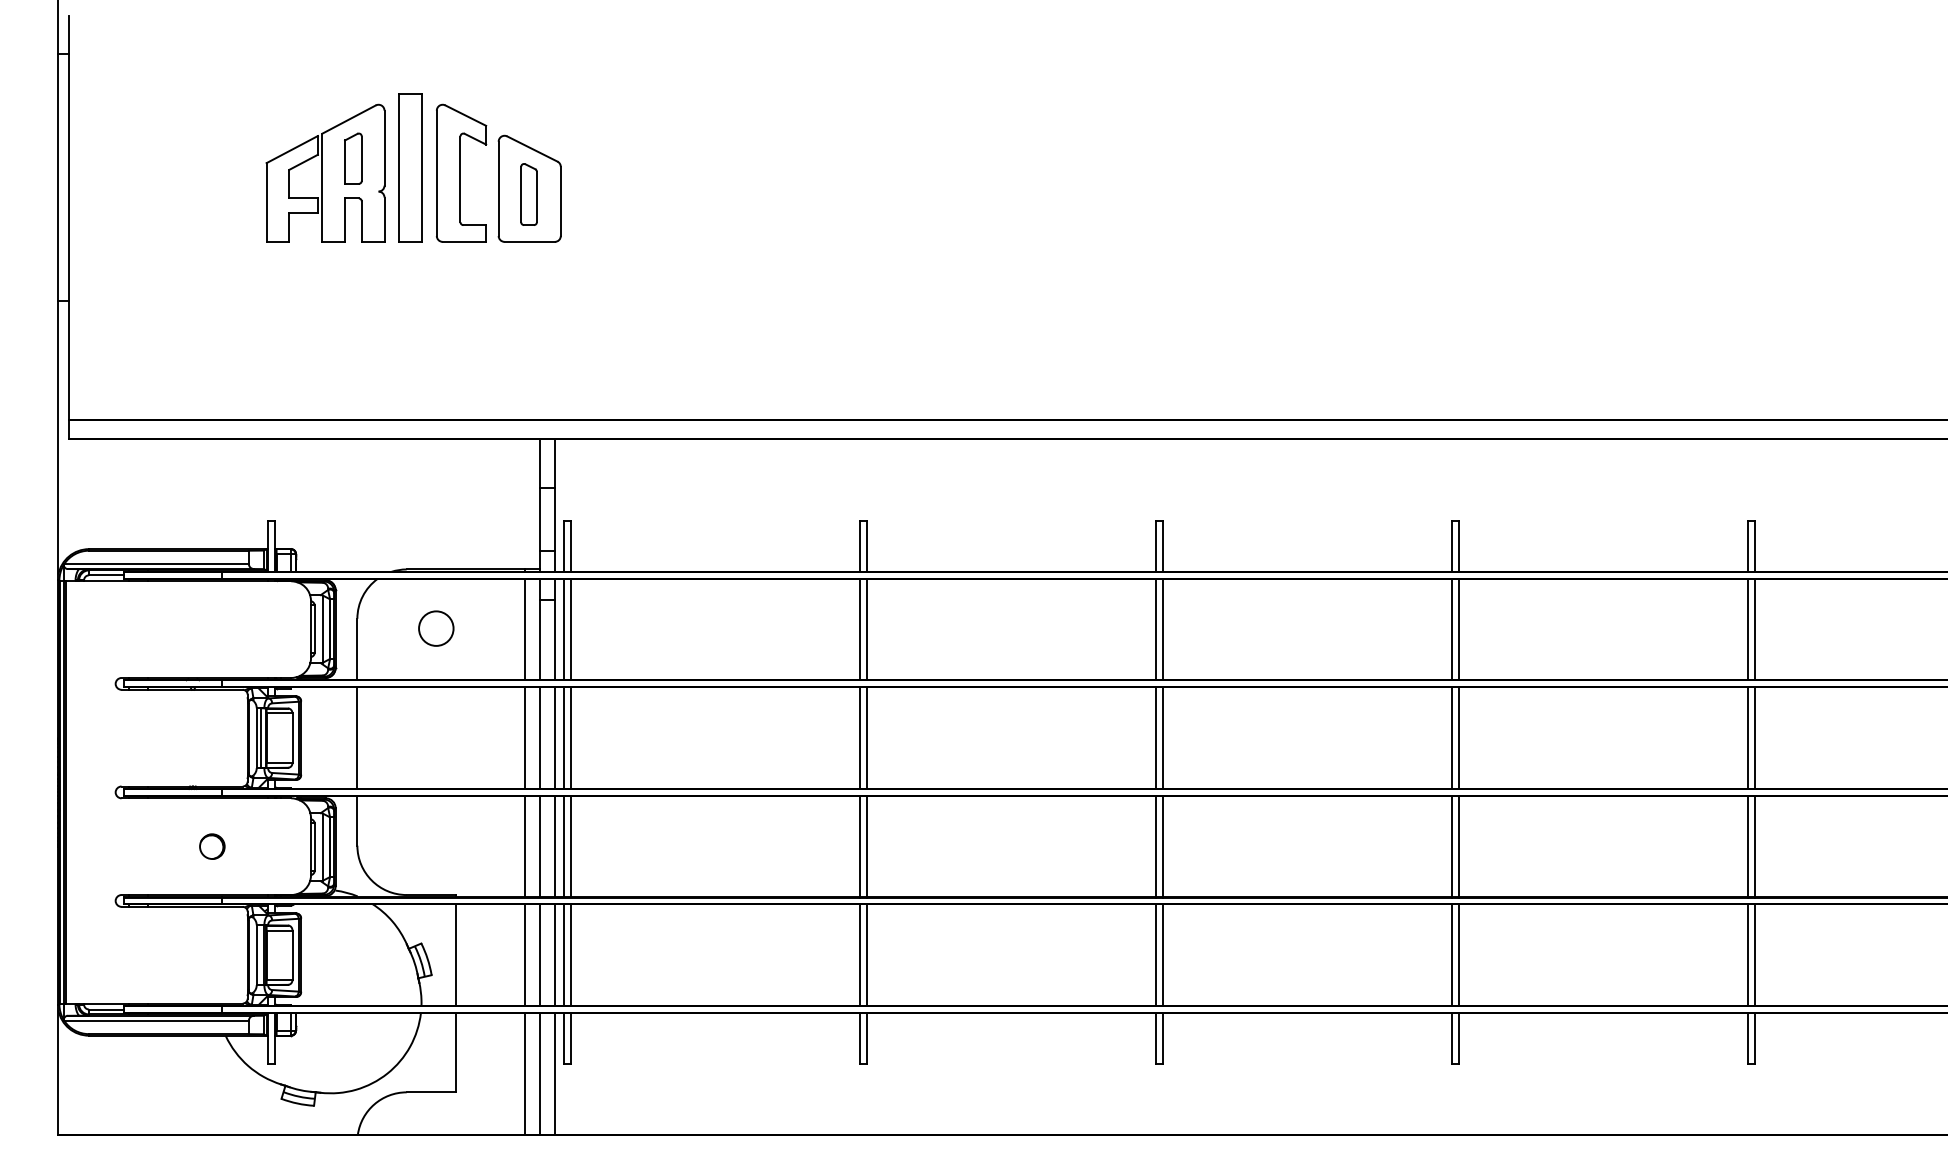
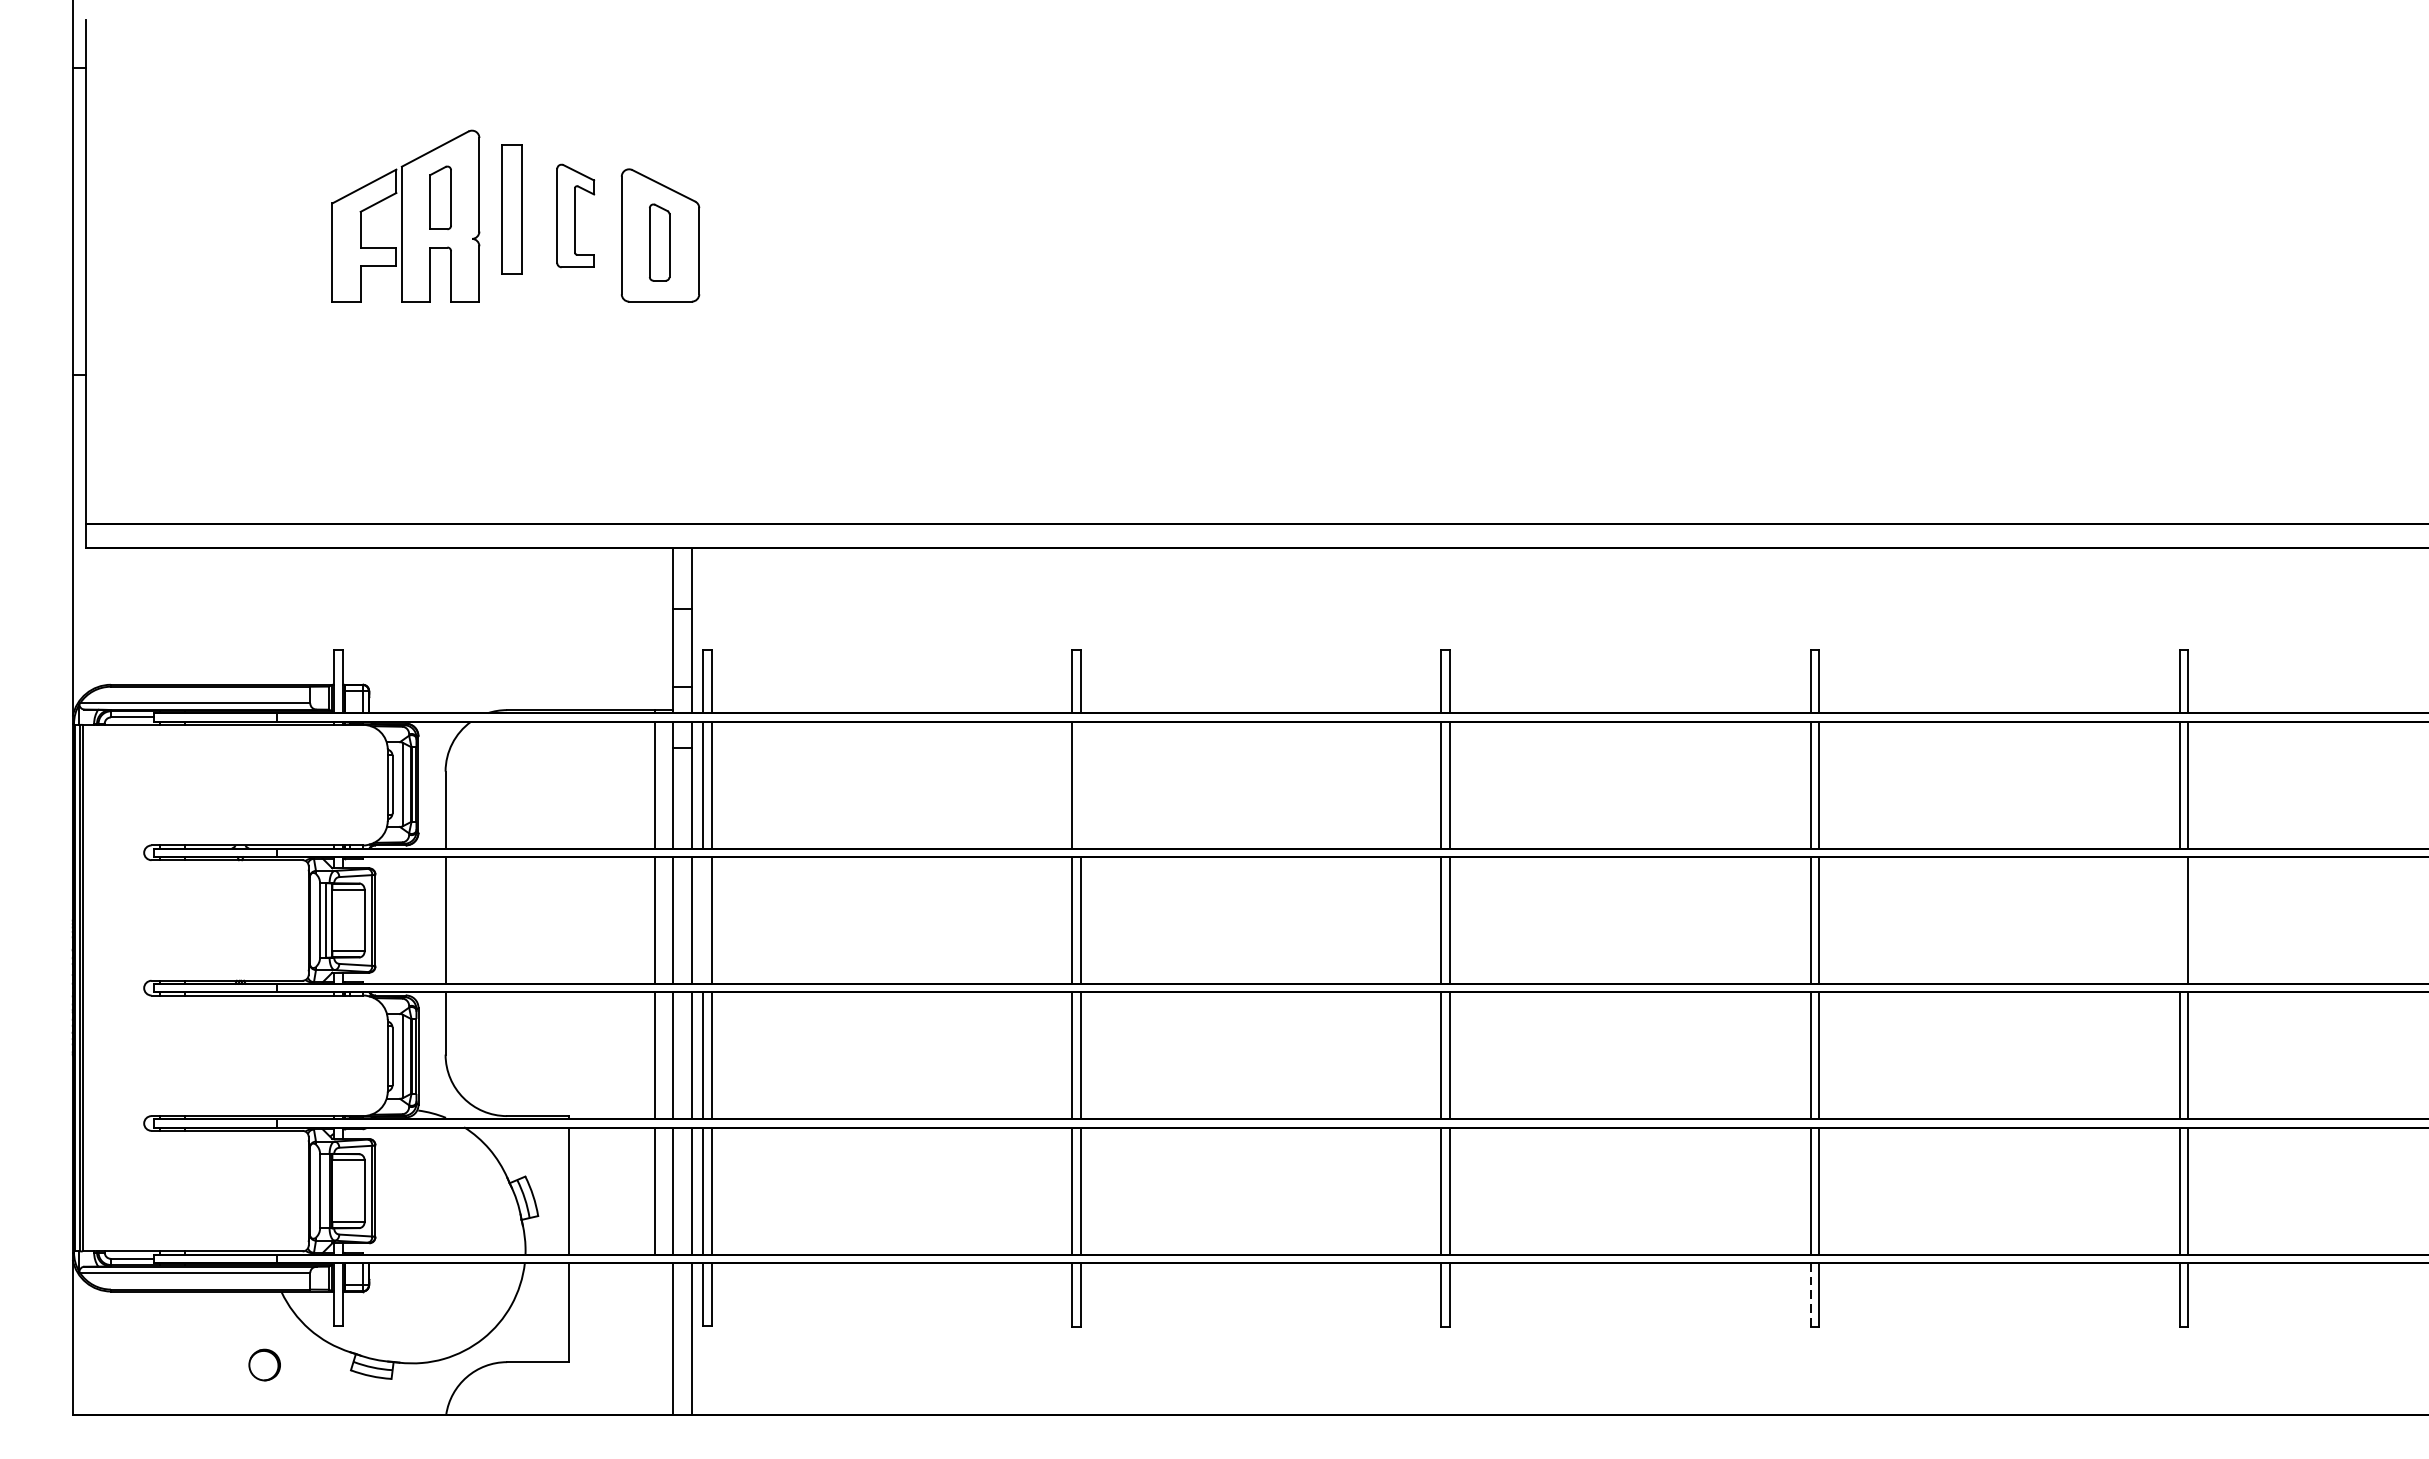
part: (410, 167) -> (511, 208), size x0.7
part: (461, 172) -> (575, 215), size x0.6
circle: (436, 628) -> (544, 783), removed
line: (866, 629) -> (1080, 784), removed
line: (564, 737) -> (703, 919), removed
line: (1747, 737) -> (2179, 919), removed
circle: (212, 846) -> (264, 1364), moved
line: (1451, 1037) -> (1809, 1293), solid -> dashed
line: (525, 1073) -> (655, 1338), removed

